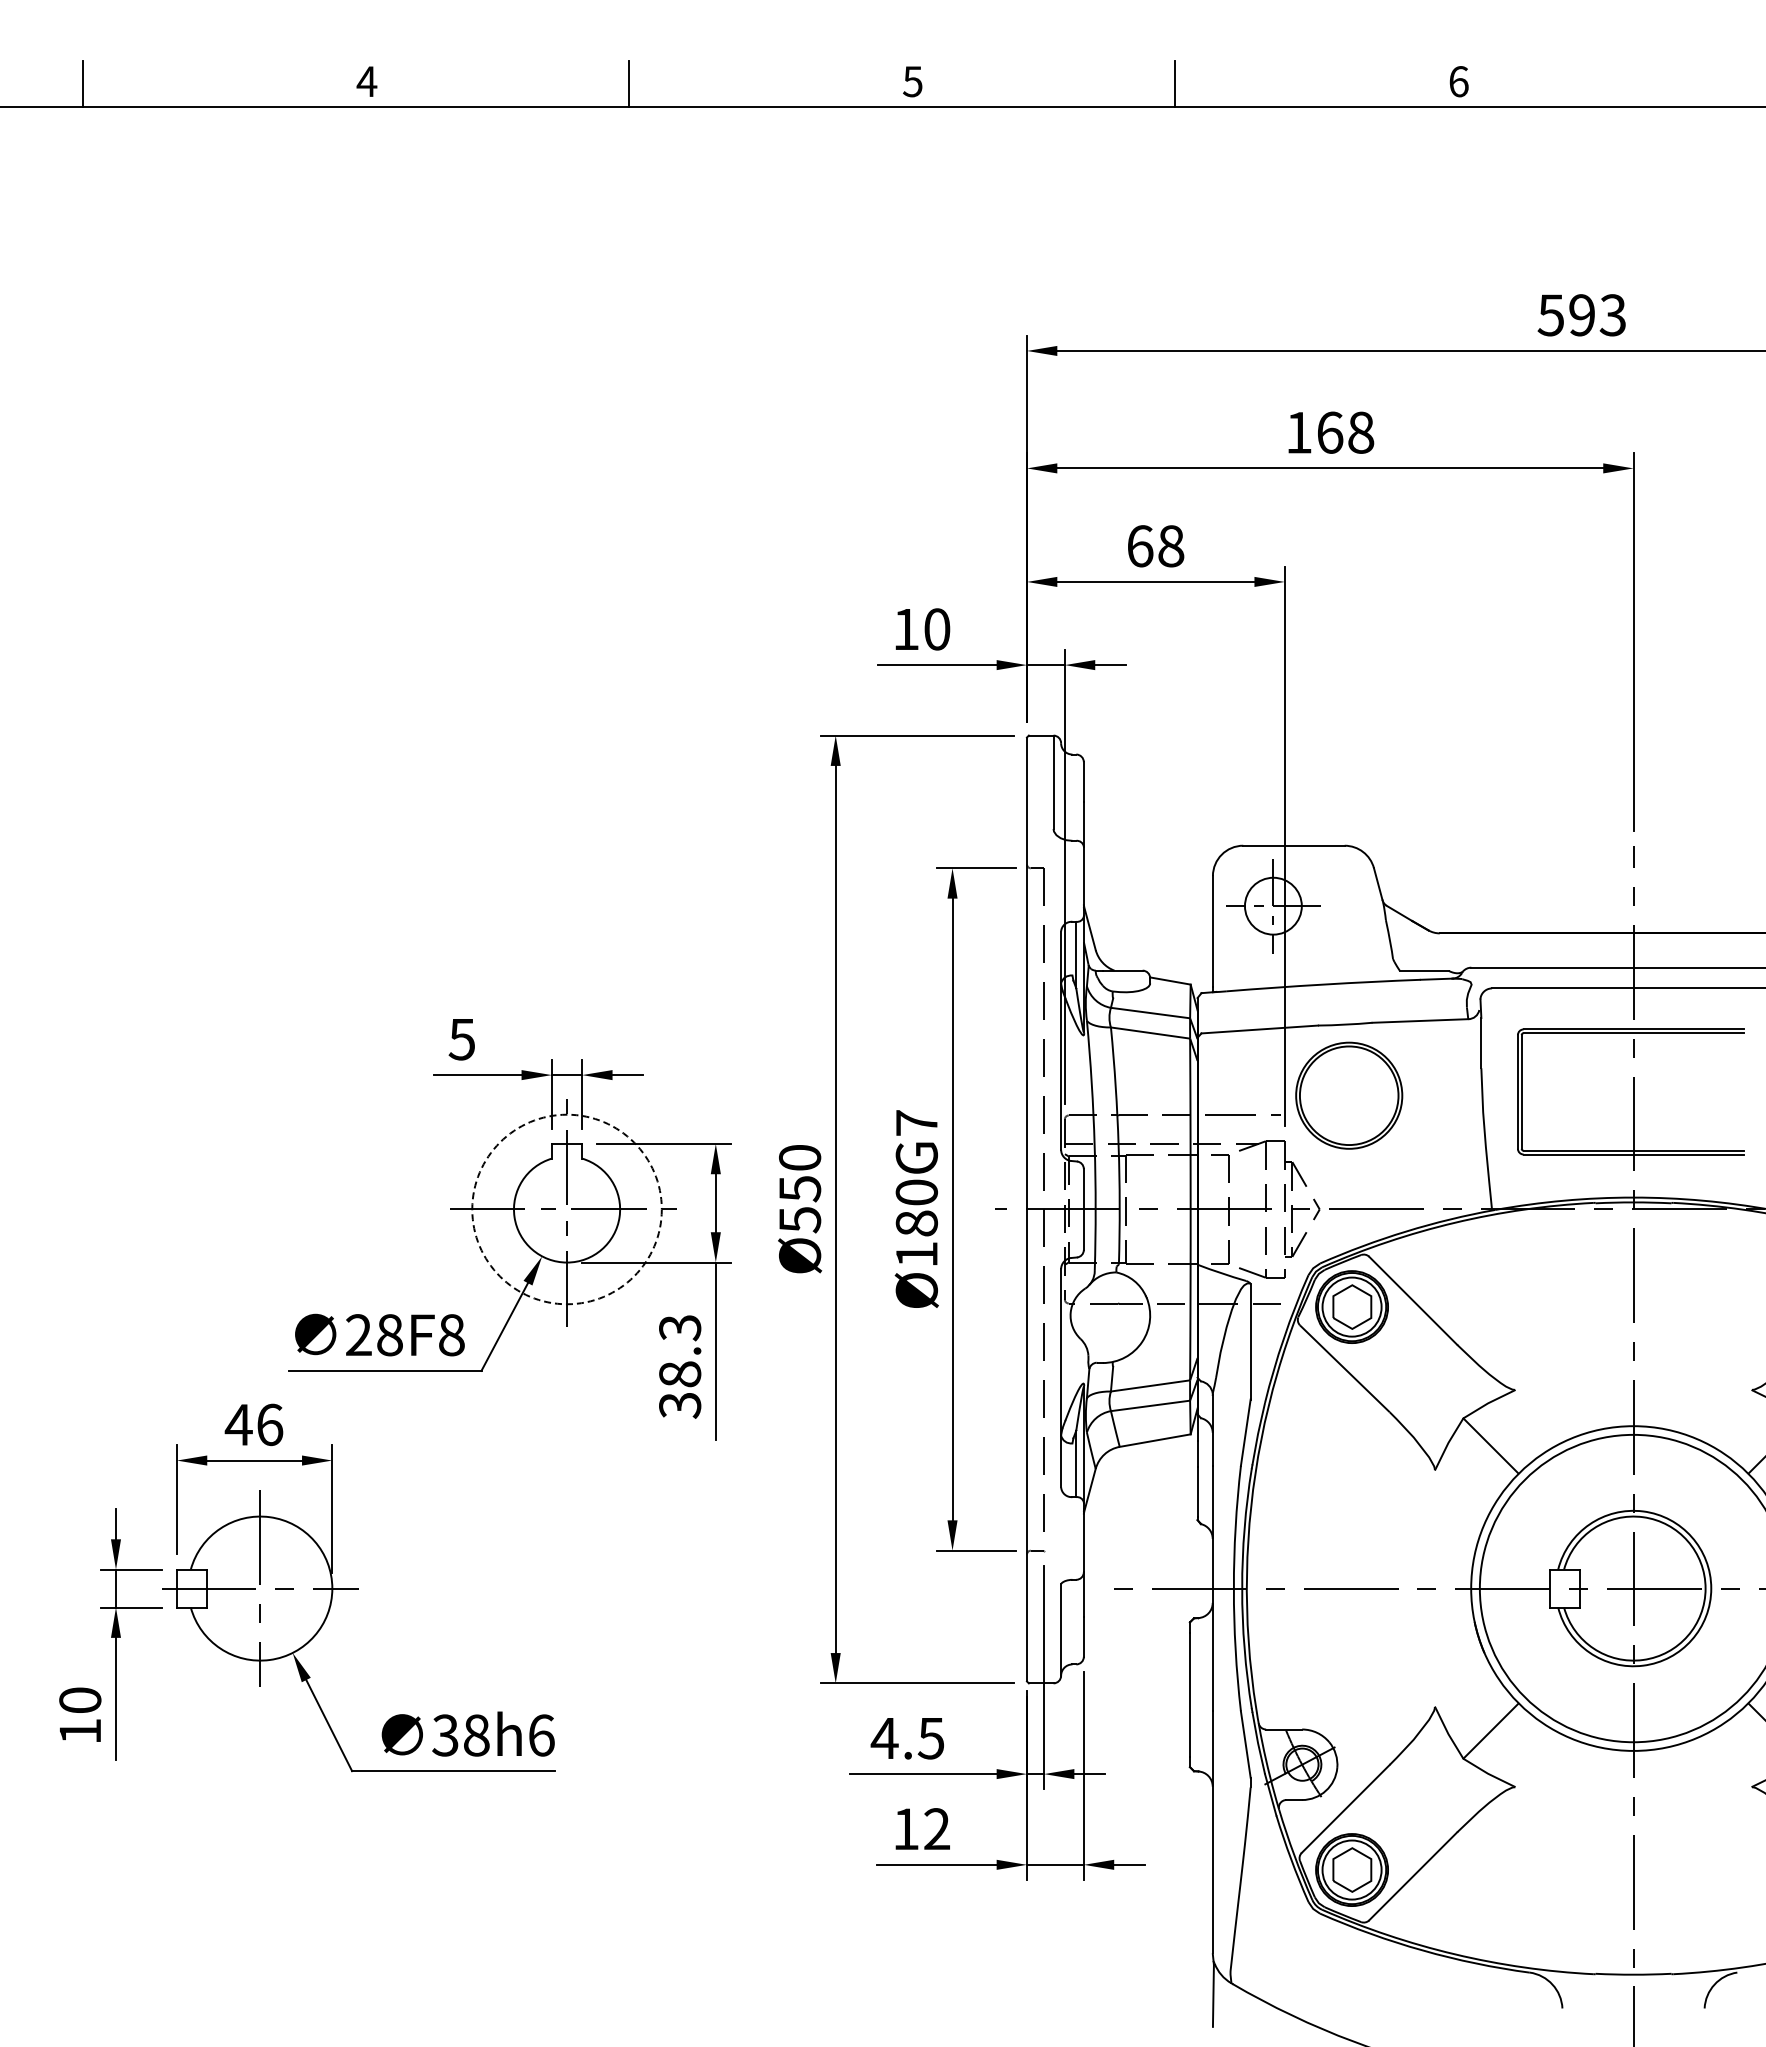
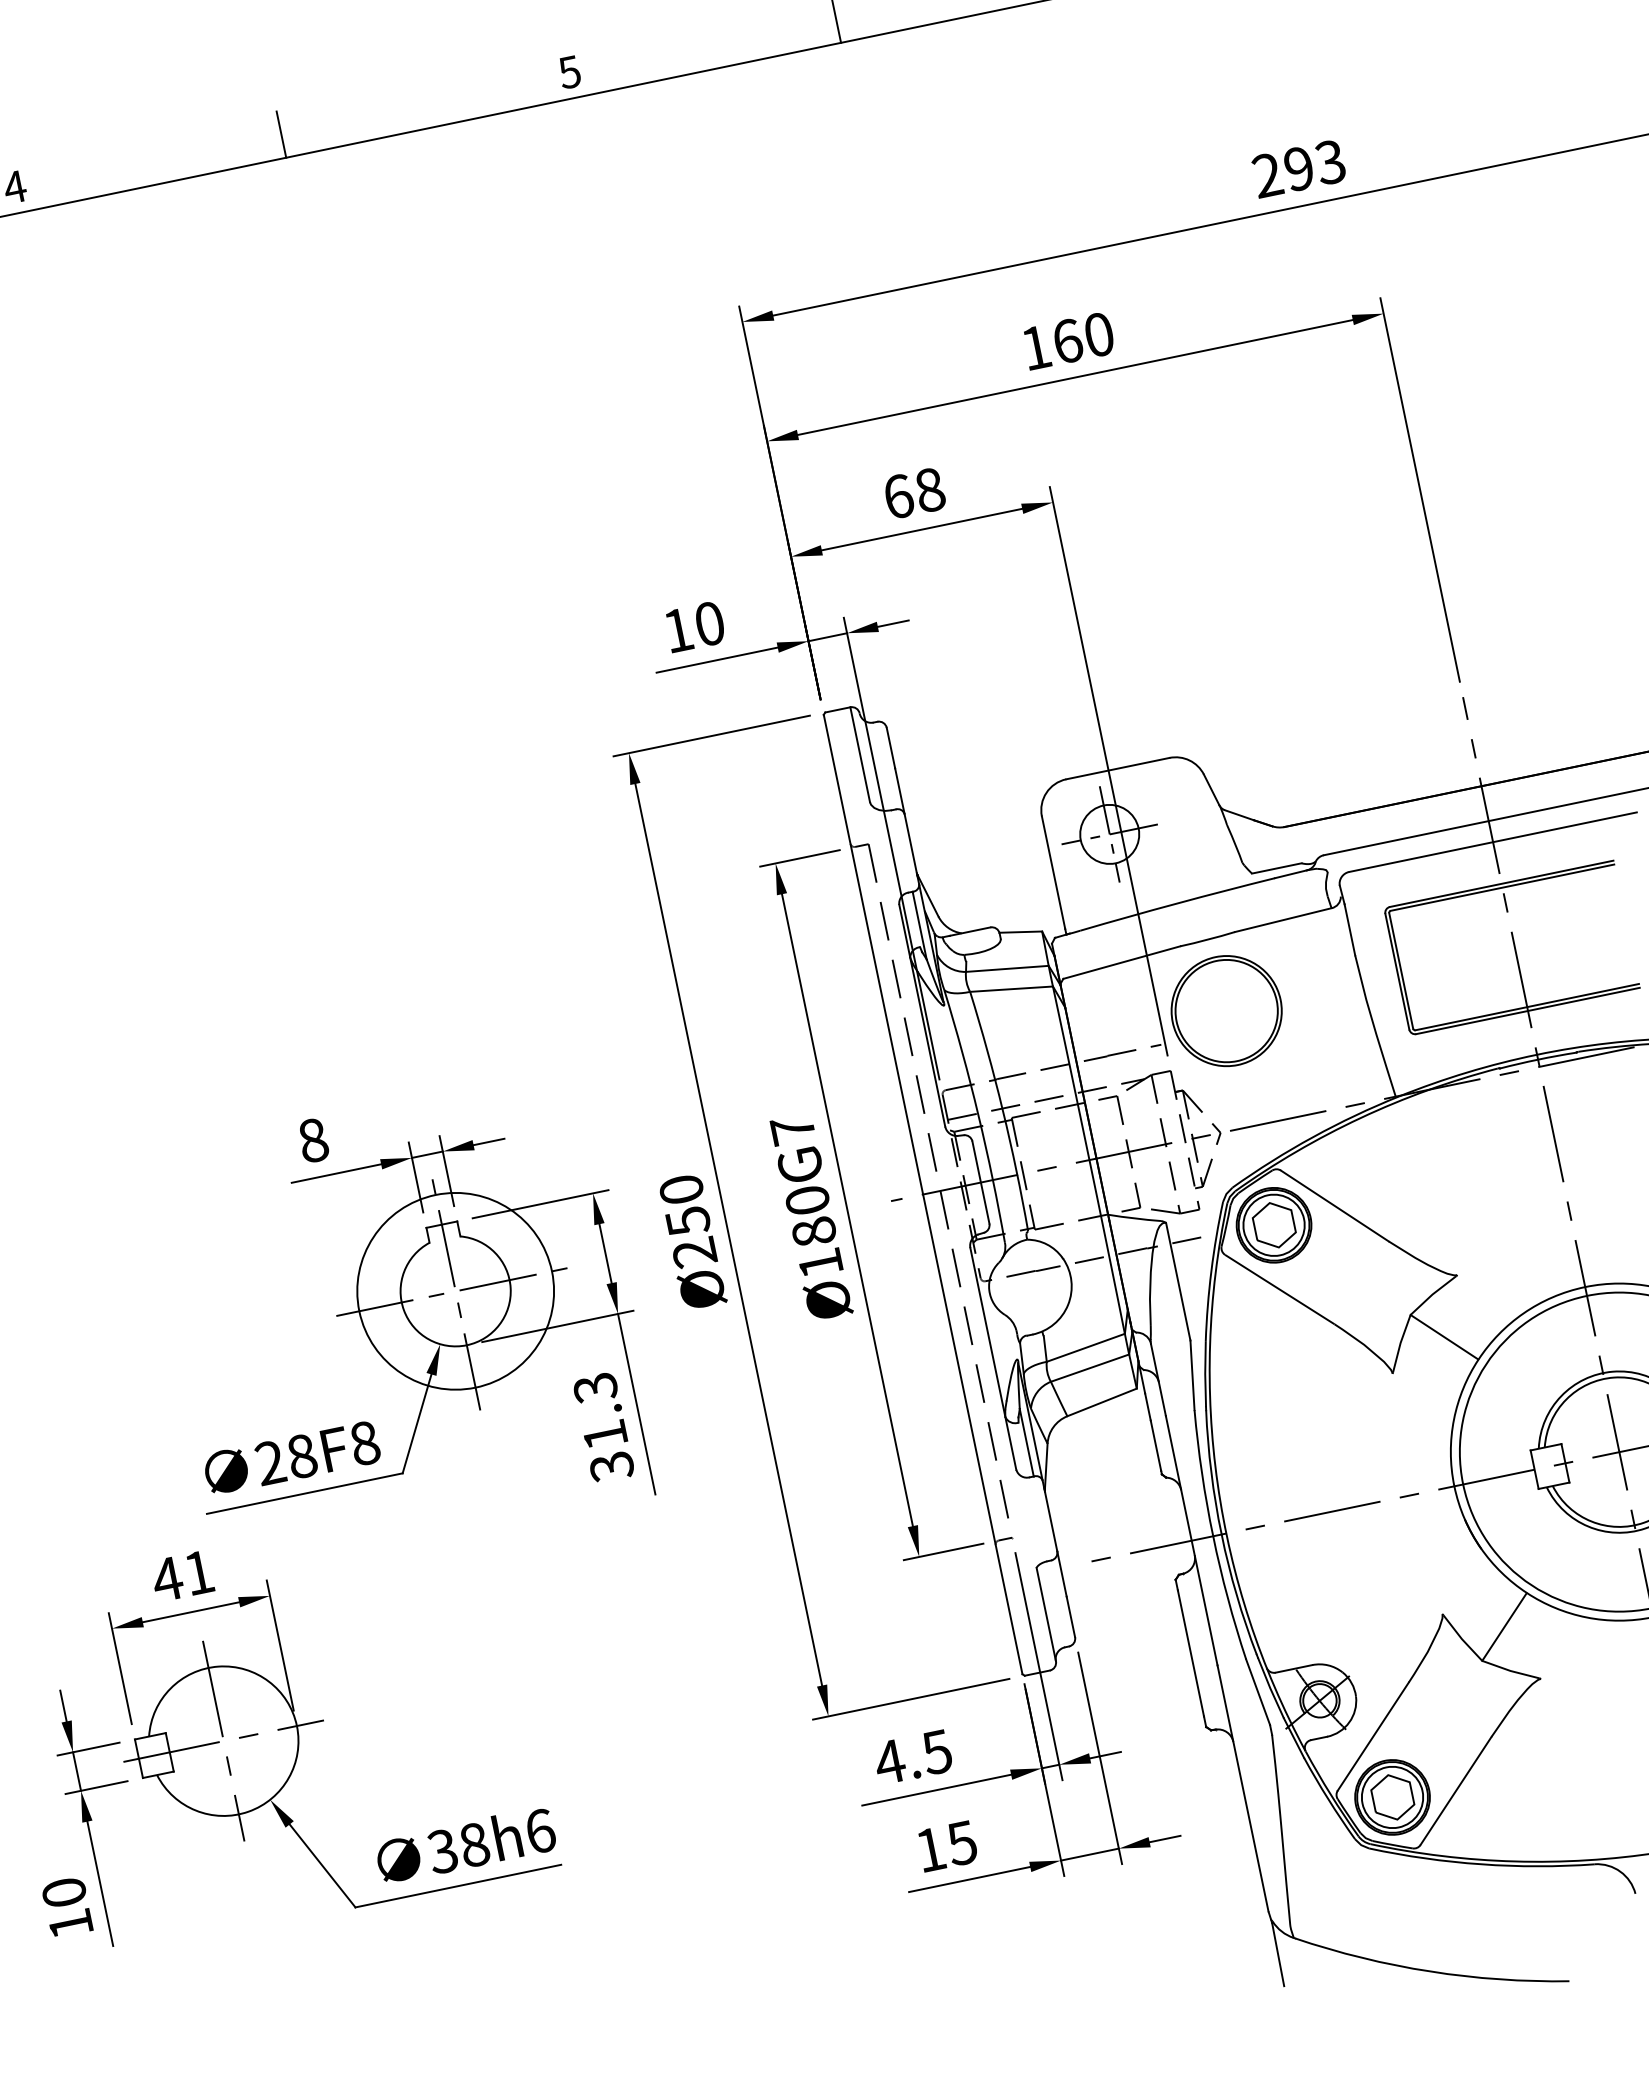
text: (1550, 315) -> (1267, 175), 593 -> 293
text: (1361, 432) -> (1099, 334), 168 -> 160
text: (461, 1039) -> (312, 1140), 5 -> 8
circle: (566, 1209) -> (455, 1291), dashed -> solid
text: (800, 1220) -> (695, 1253), Ø550 -> Ø250
text: (680, 1374) -> (605, 1435), 38.3 -> 31.3
text: (270, 1424) -> (199, 1572), 46 -> 41
text: (936, 1829) -> (961, 1843), 12 -> 15

